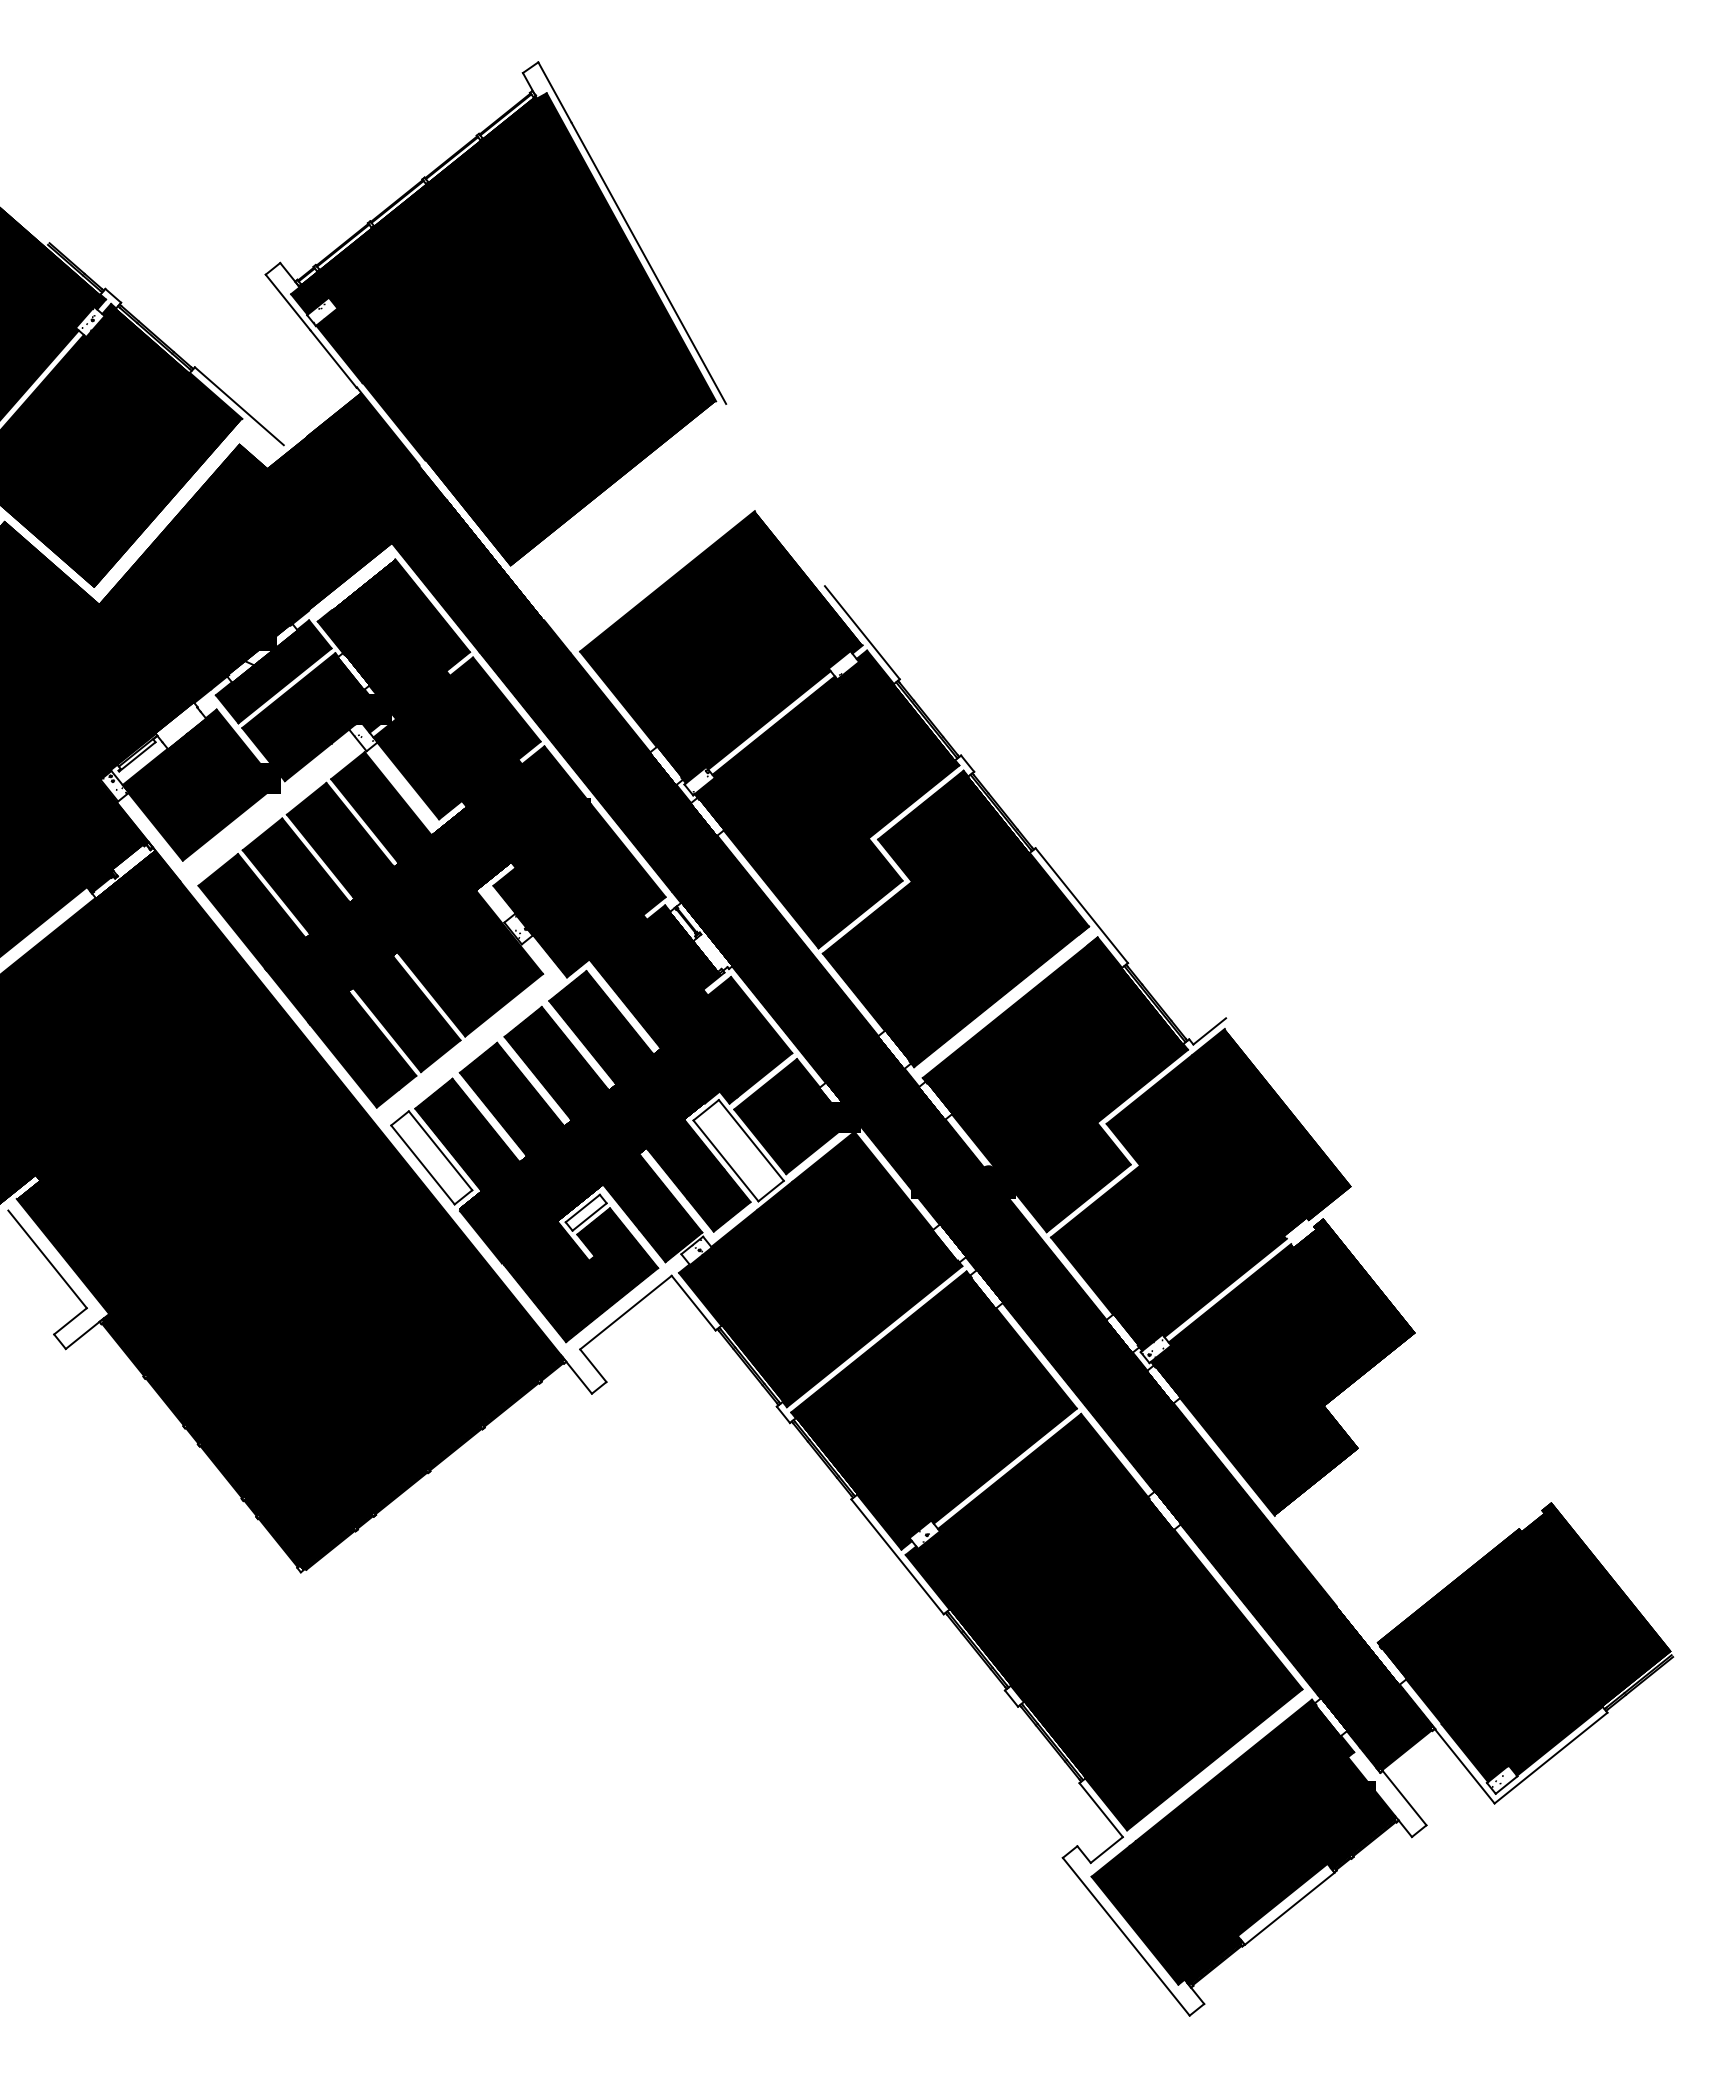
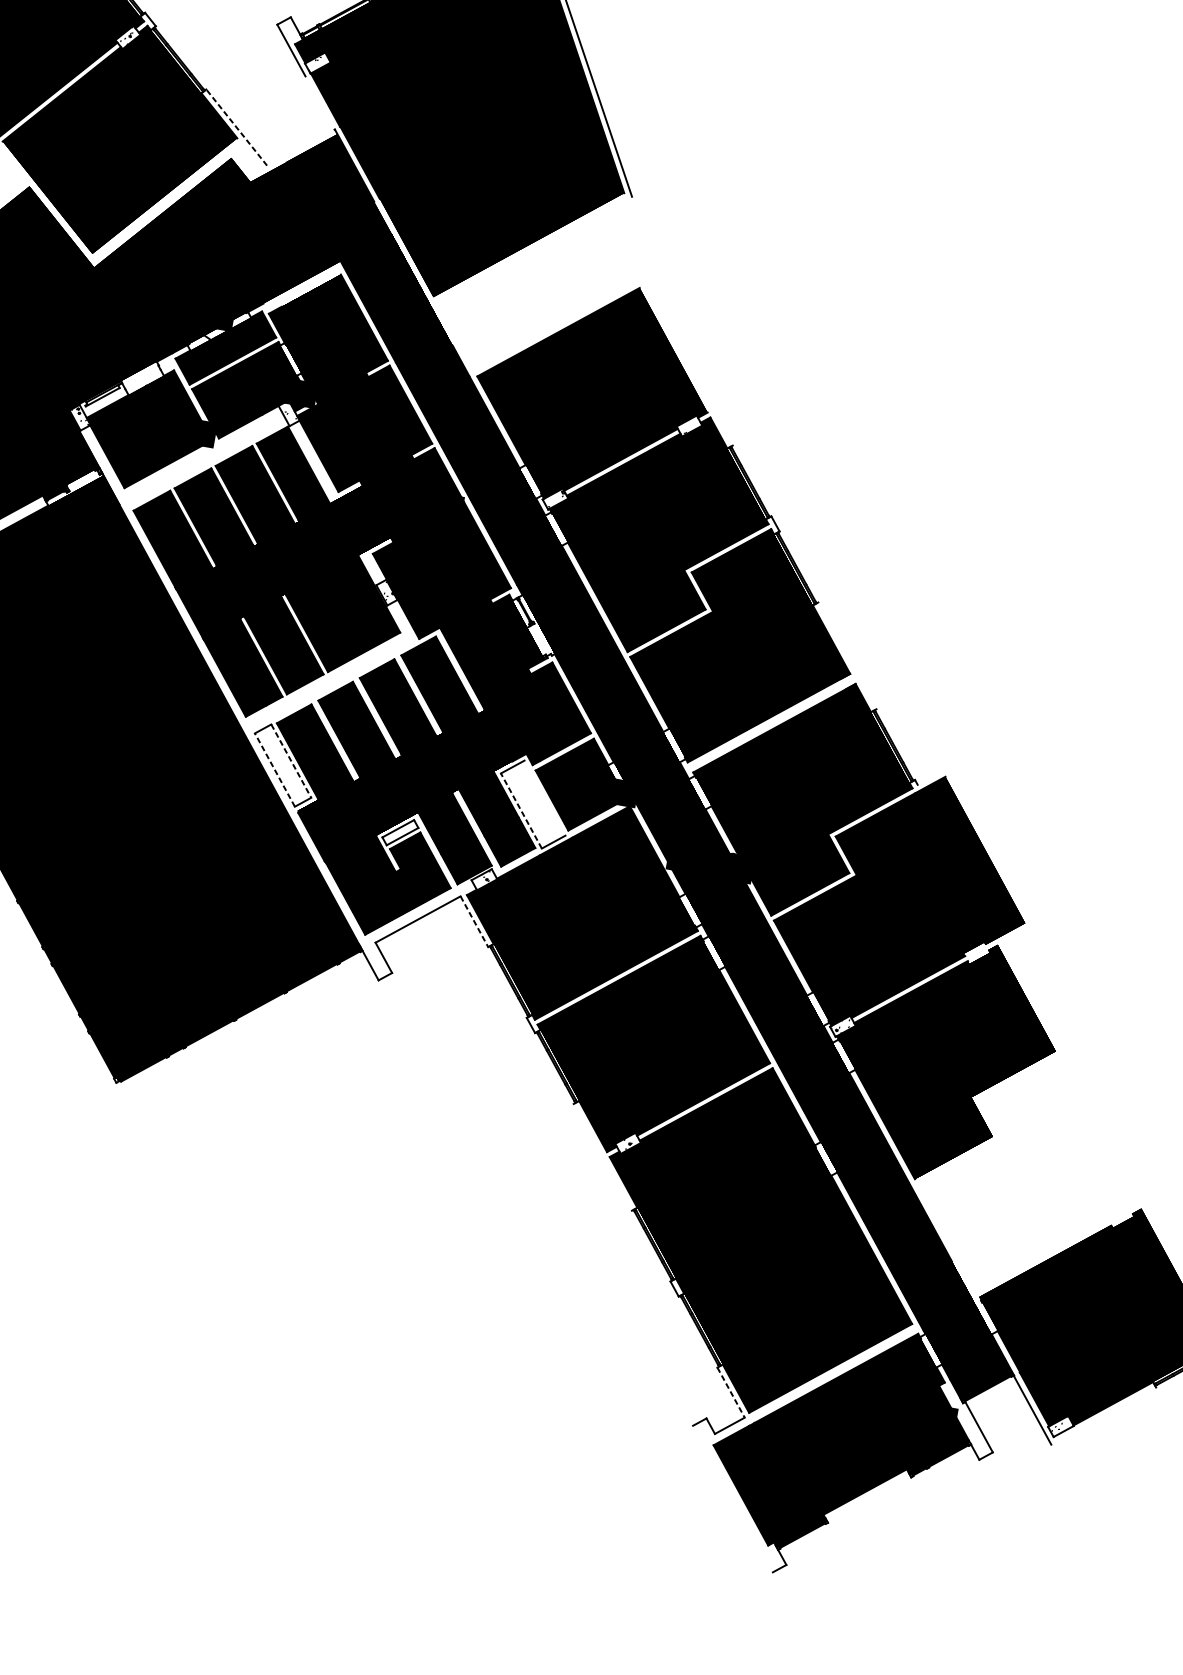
line: (333, 358) -> (320, 102), removed
line: (238, 405) -> (236, 126), solid -> dashed
line: (861, 632) -> (708, 402), removed
line: (1081, 905) -> (847, 655), removed
line: (1209, 1031) -> (932, 776), removed
line: (750, 1140) -> (544, 798), removed
line: (440, 1150) -> (291, 760), solid -> dashed
line: (725, 1160) -> (521, 810), solid -> dashed
line: (422, 1164) -> (274, 769), solid -> dashed
line: (693, 1303) -> (474, 921), solid -> dashed
line: (897, 1556) -> (602, 1157), removed
line: (1550, 1757) -> (1103, 1415), removed
line: (1101, 1810) -> (731, 1392), solid -> dashed
line: (1289, 1908) -> (869, 1499), removed
line: (1125, 1936) -> (732, 1498), removed

